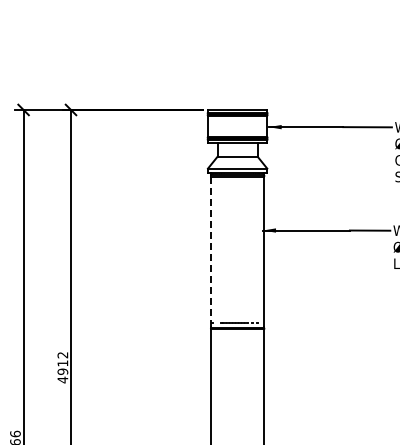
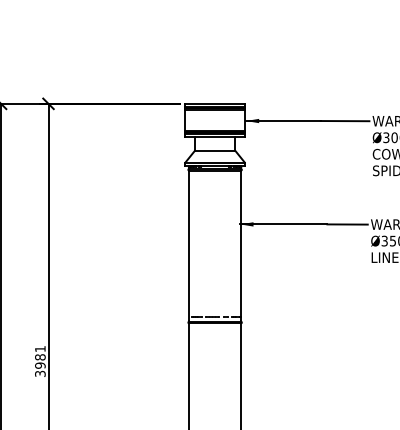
line: (211, 252) -> (188, 246), dashed -> solid
text: (62, 367) -> (39, 361), 4912 -> 3981

